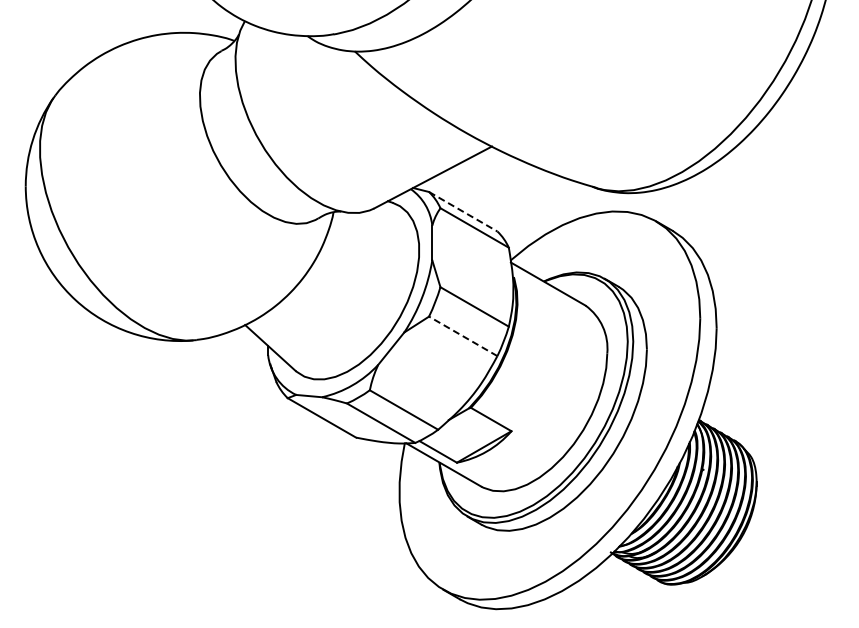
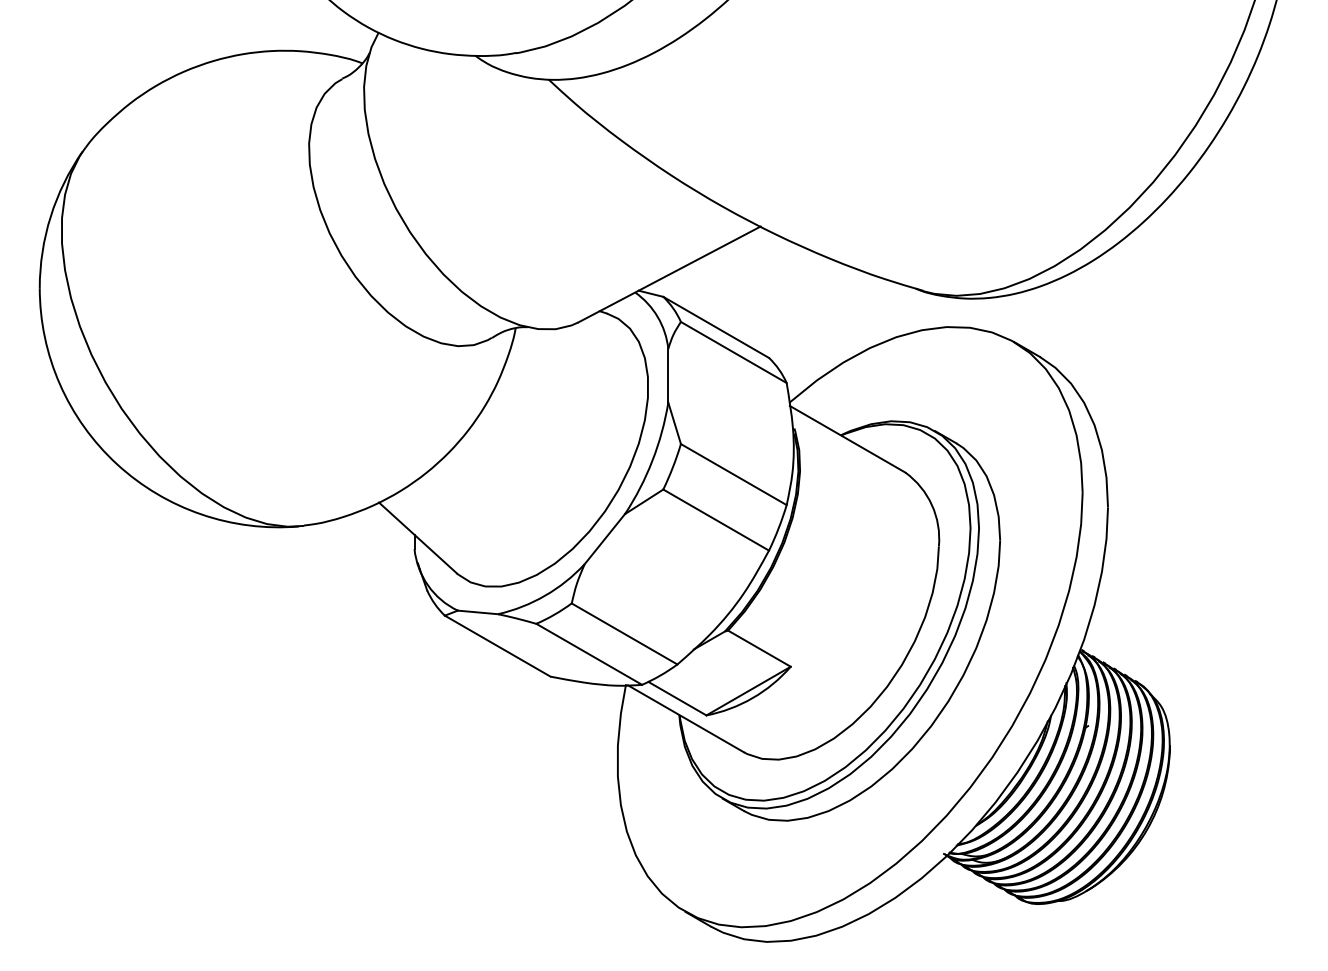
line: (463, 211) -> (716, 327), dashed -> solid
line: (462, 336) -> (715, 520), dashed -> solid

